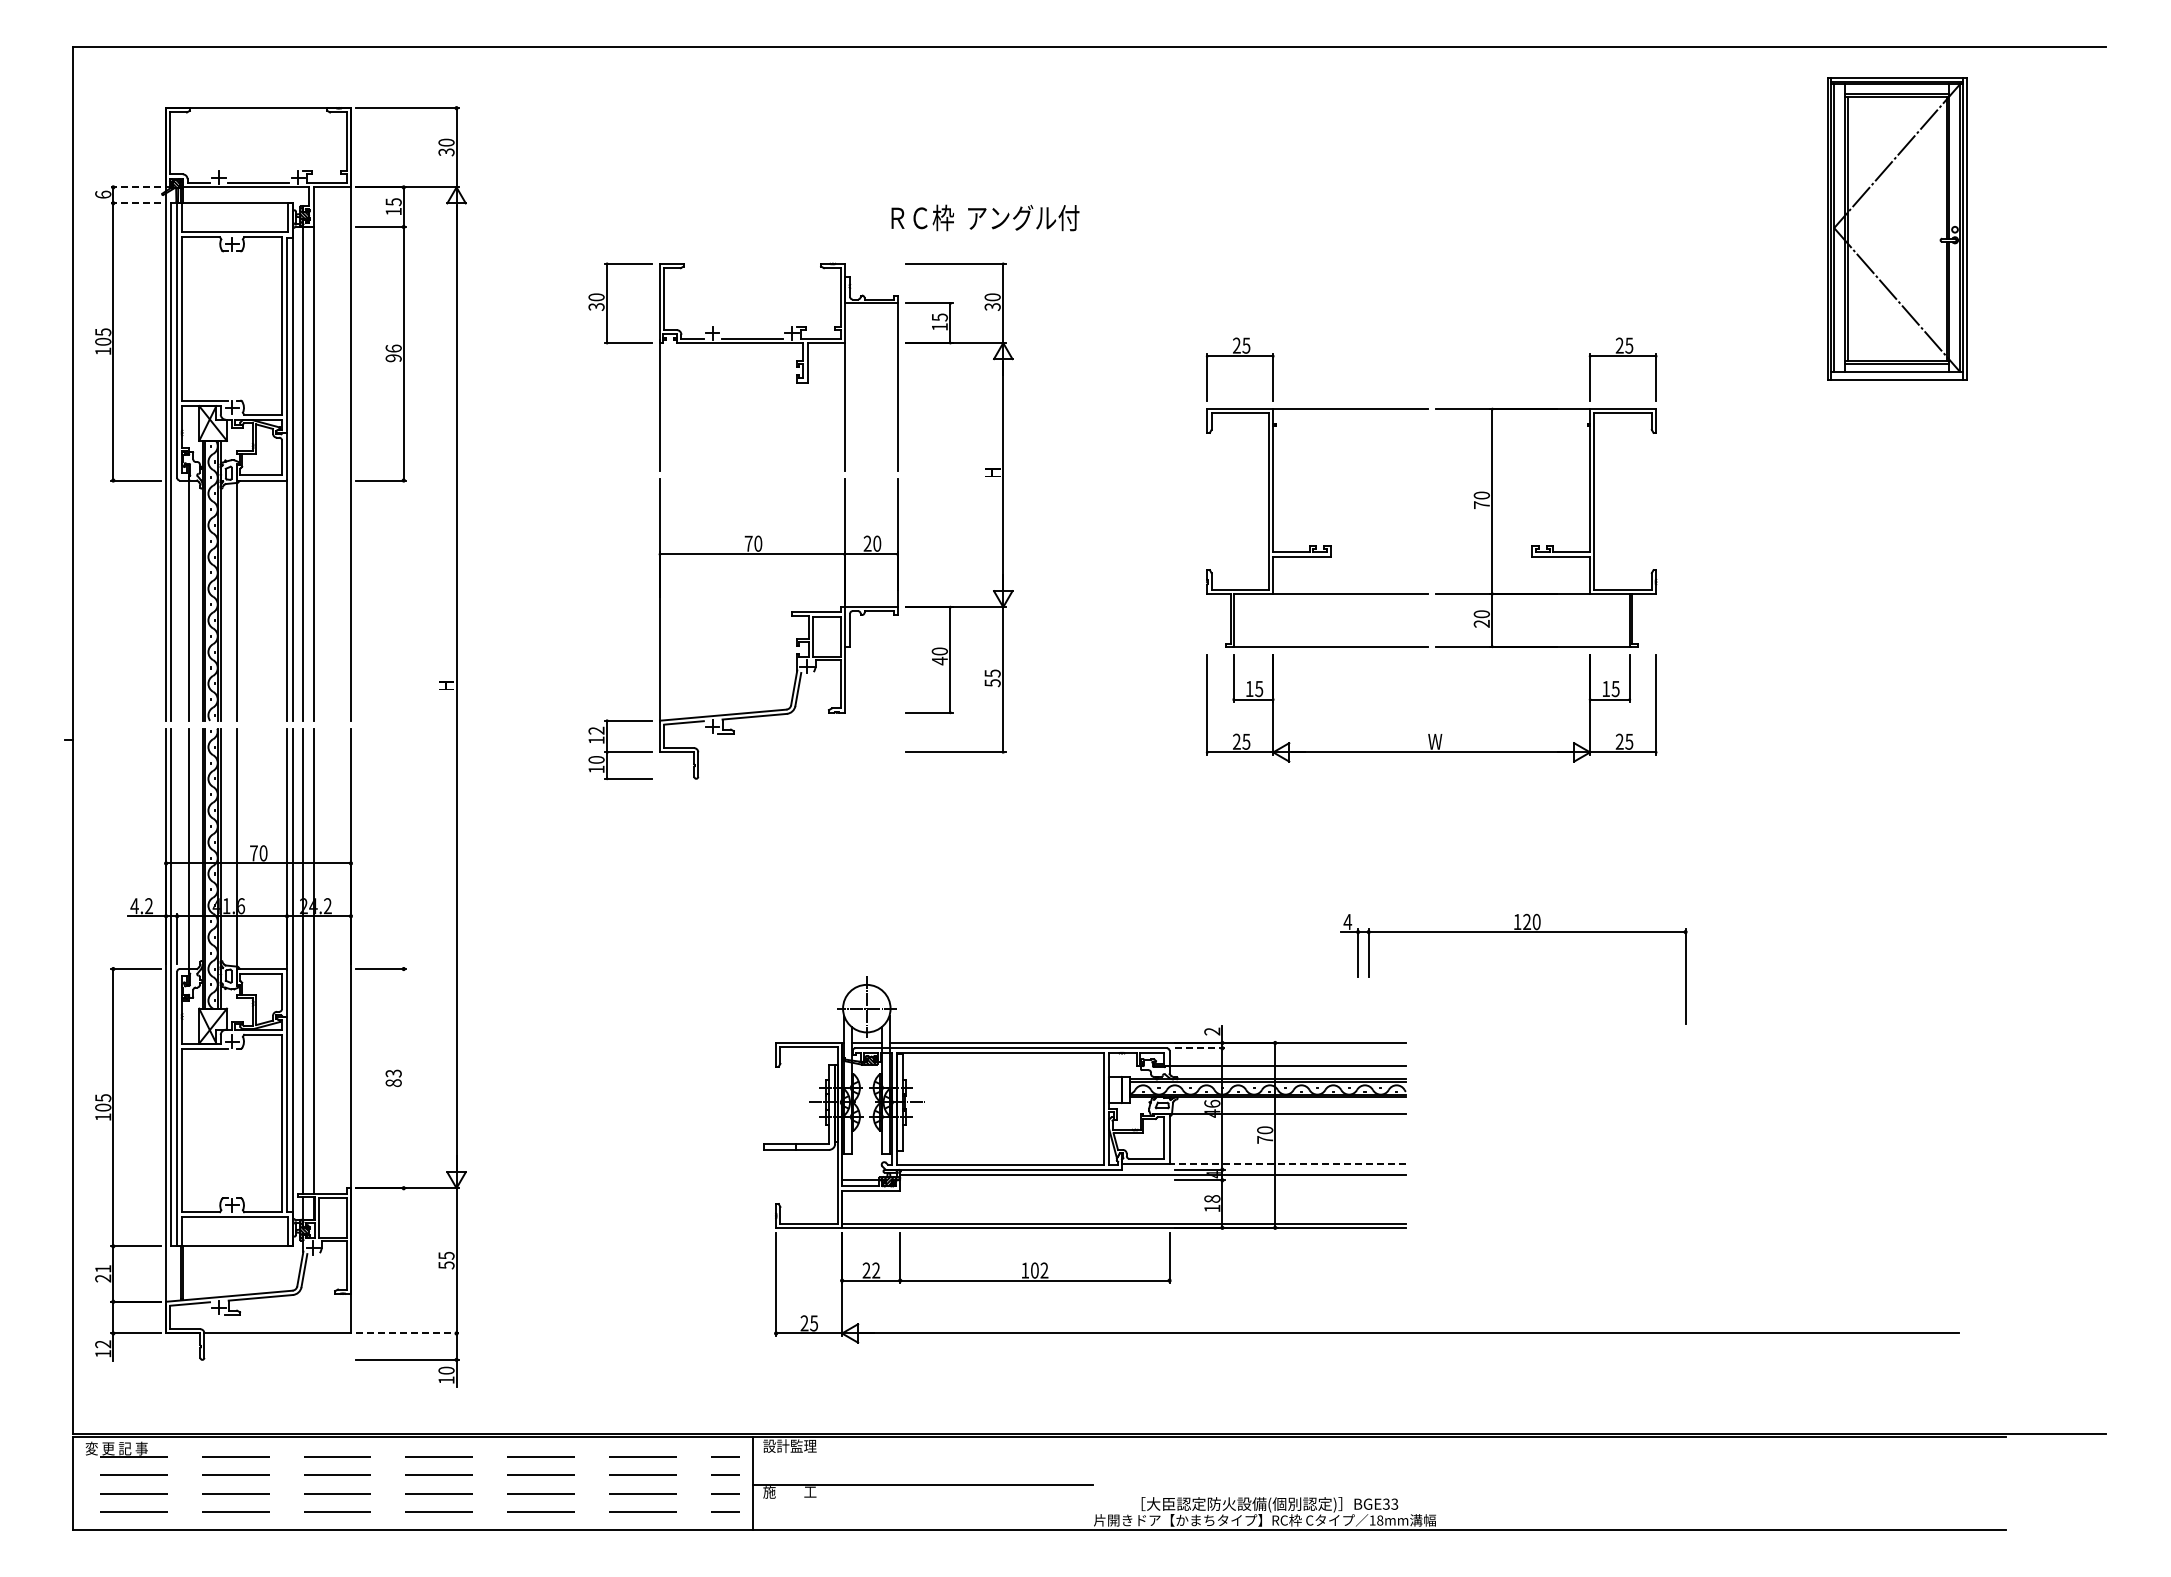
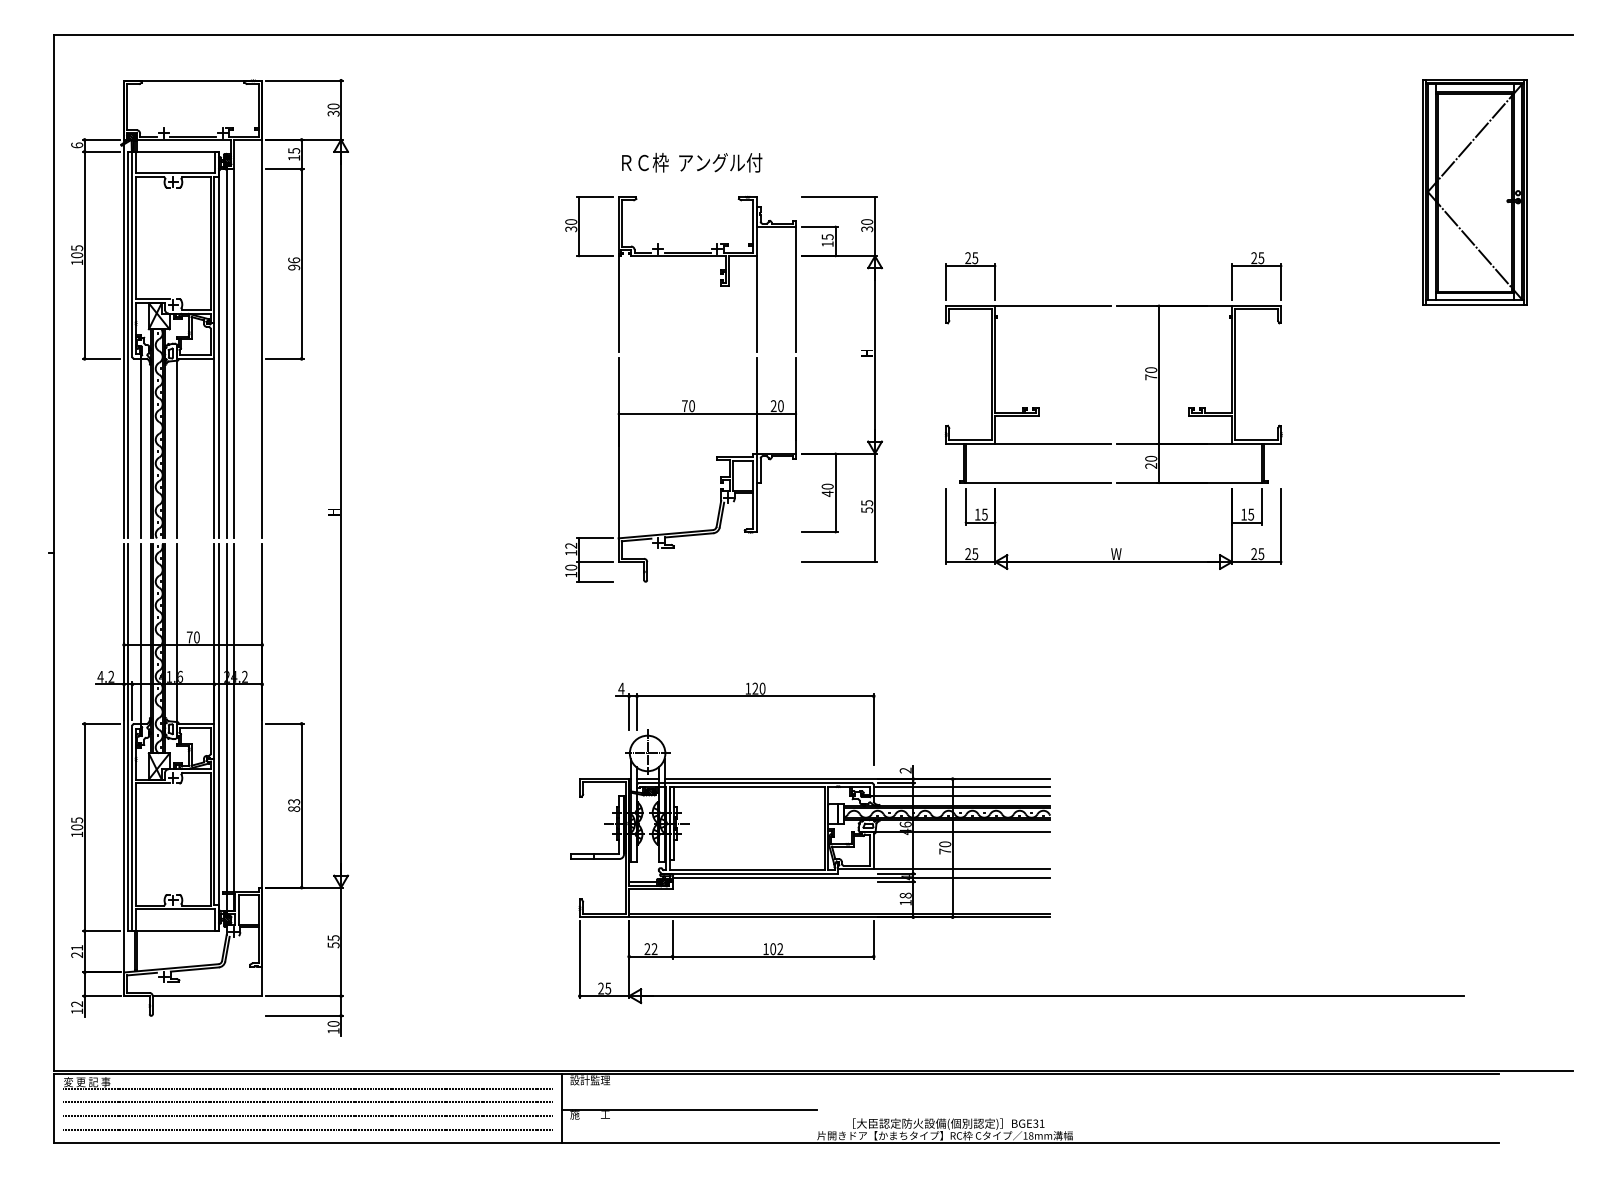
line: (135, 187) -> (101, 139), dashed -> solid
line: (135, 203) -> (101, 151), dashed -> solid
text: (985, 217) -> (692, 162), moved
part: (1897, 228) -> (1475, 192), moved
part: (800, 553) -> (723, 413), moved
part: (1428, 593) -> (1111, 443), moved
part: (1513, 932) -> (745, 696), moved
line: (1200, 1048) -> (896, 783), dashed -> solid
line: (1287, 1054) -> (961, 787), added
line: (403, 1078) -> (301, 805), added
line: (1287, 1163) -> (961, 869), dashed -> solid
line: (408, 1333) -> (305, 996), dashed -> solid
text: (1394, 1503) -> (1041, 1123), BGE33 -> BGE31

